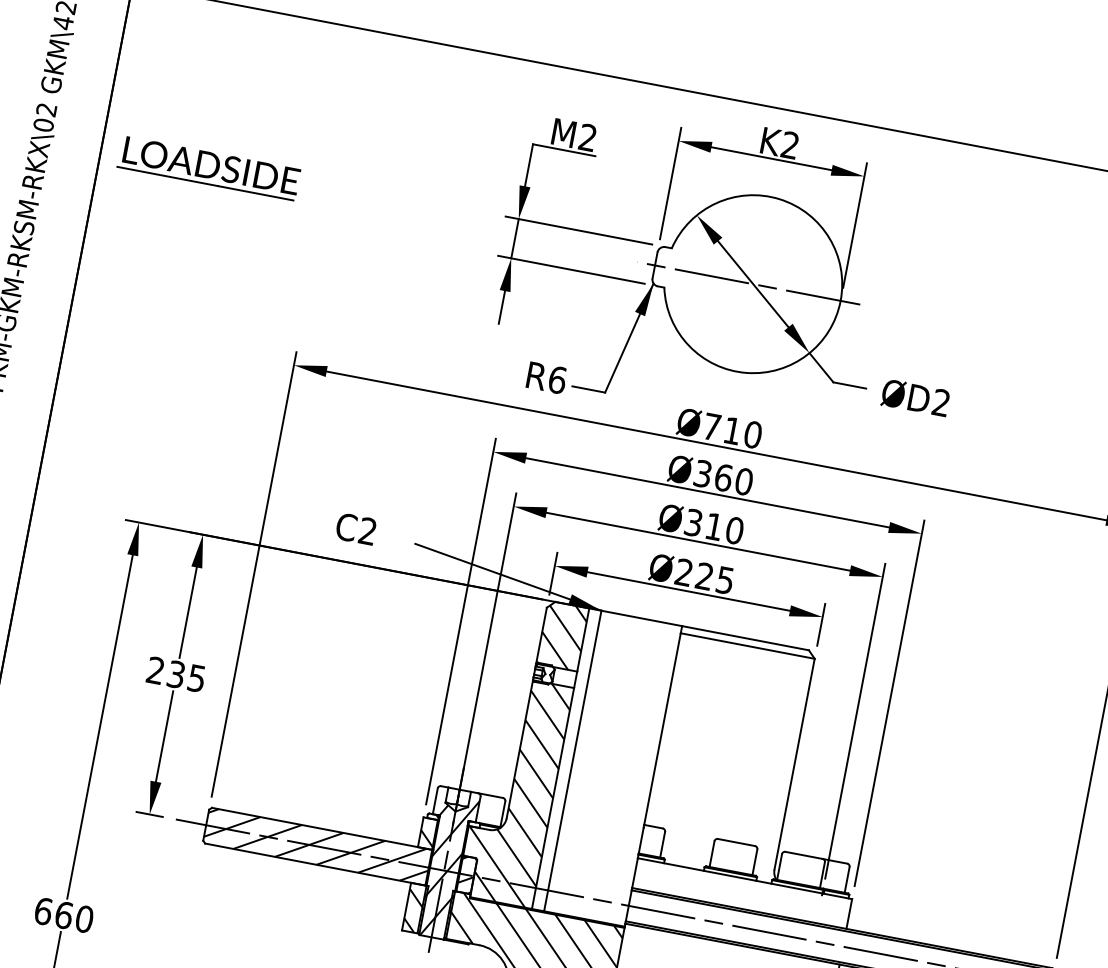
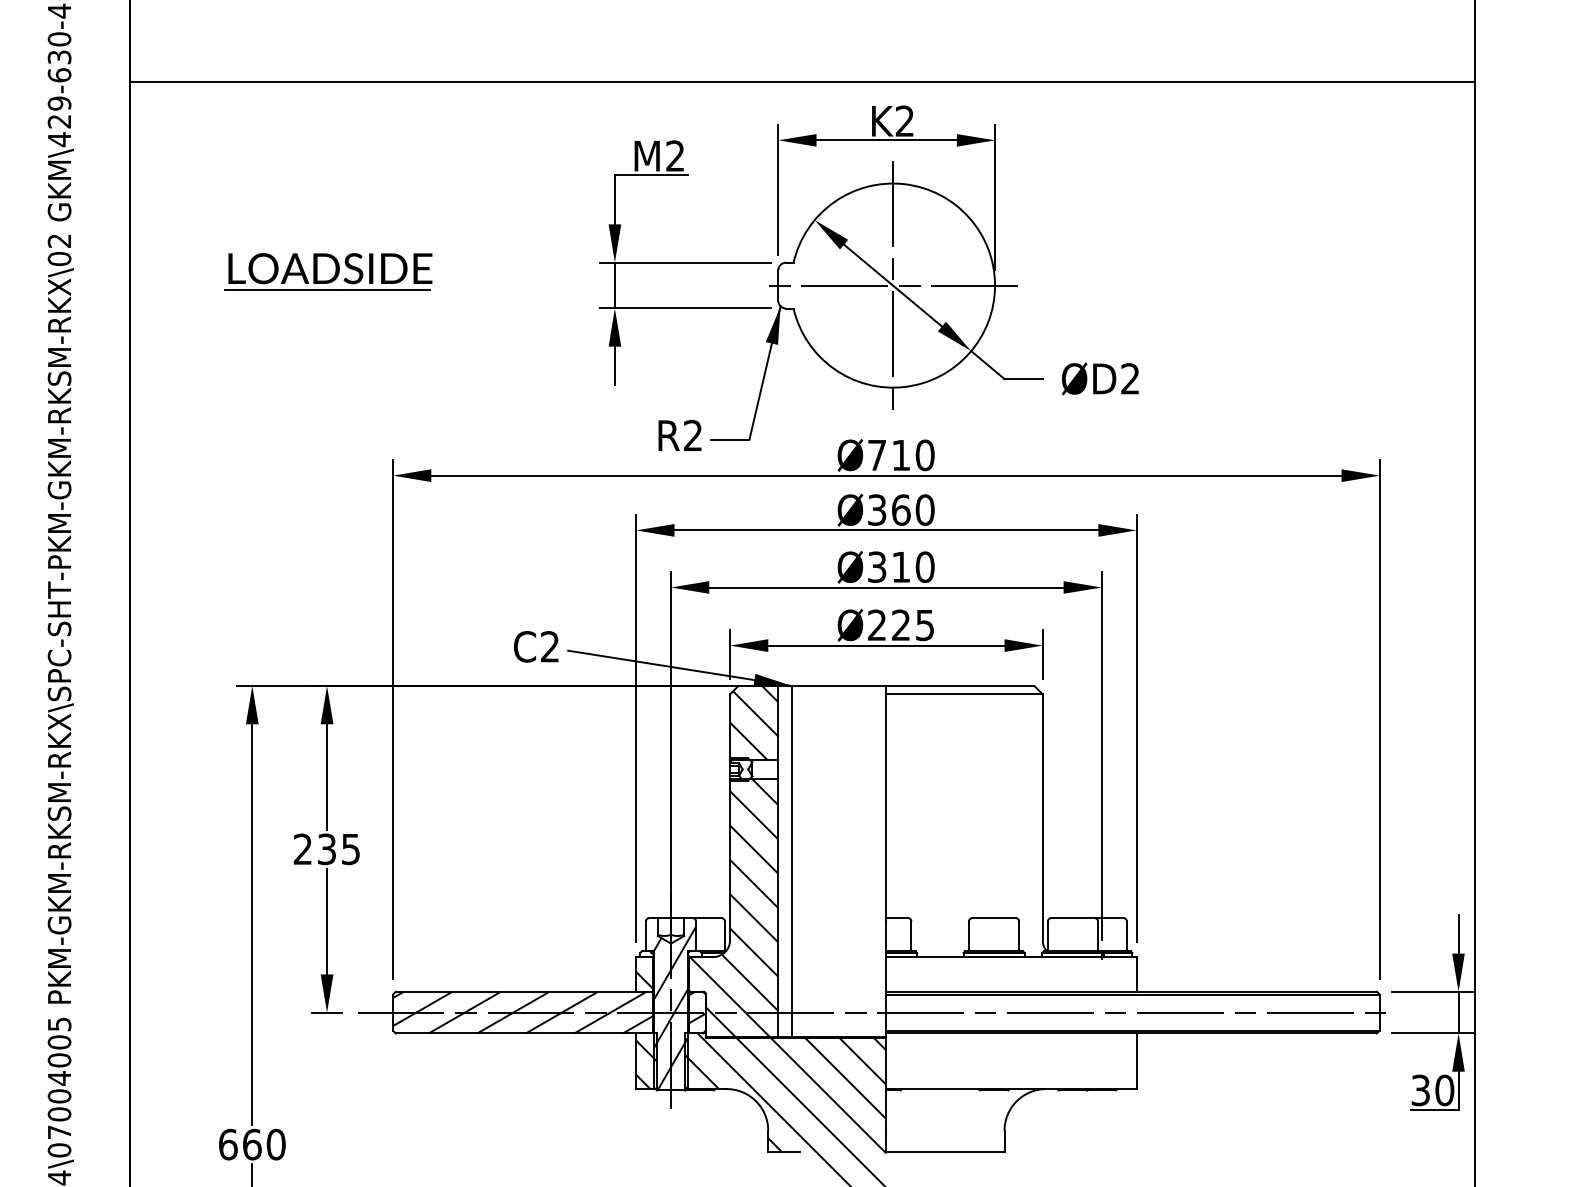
part: (209, 167) -> (328, 271), moved
line: (753, 284) -> (893, 285), added
text: (557, 379) -> (692, 435), R6 -> R2
text: (356, 528) -> (536, 646), moved

